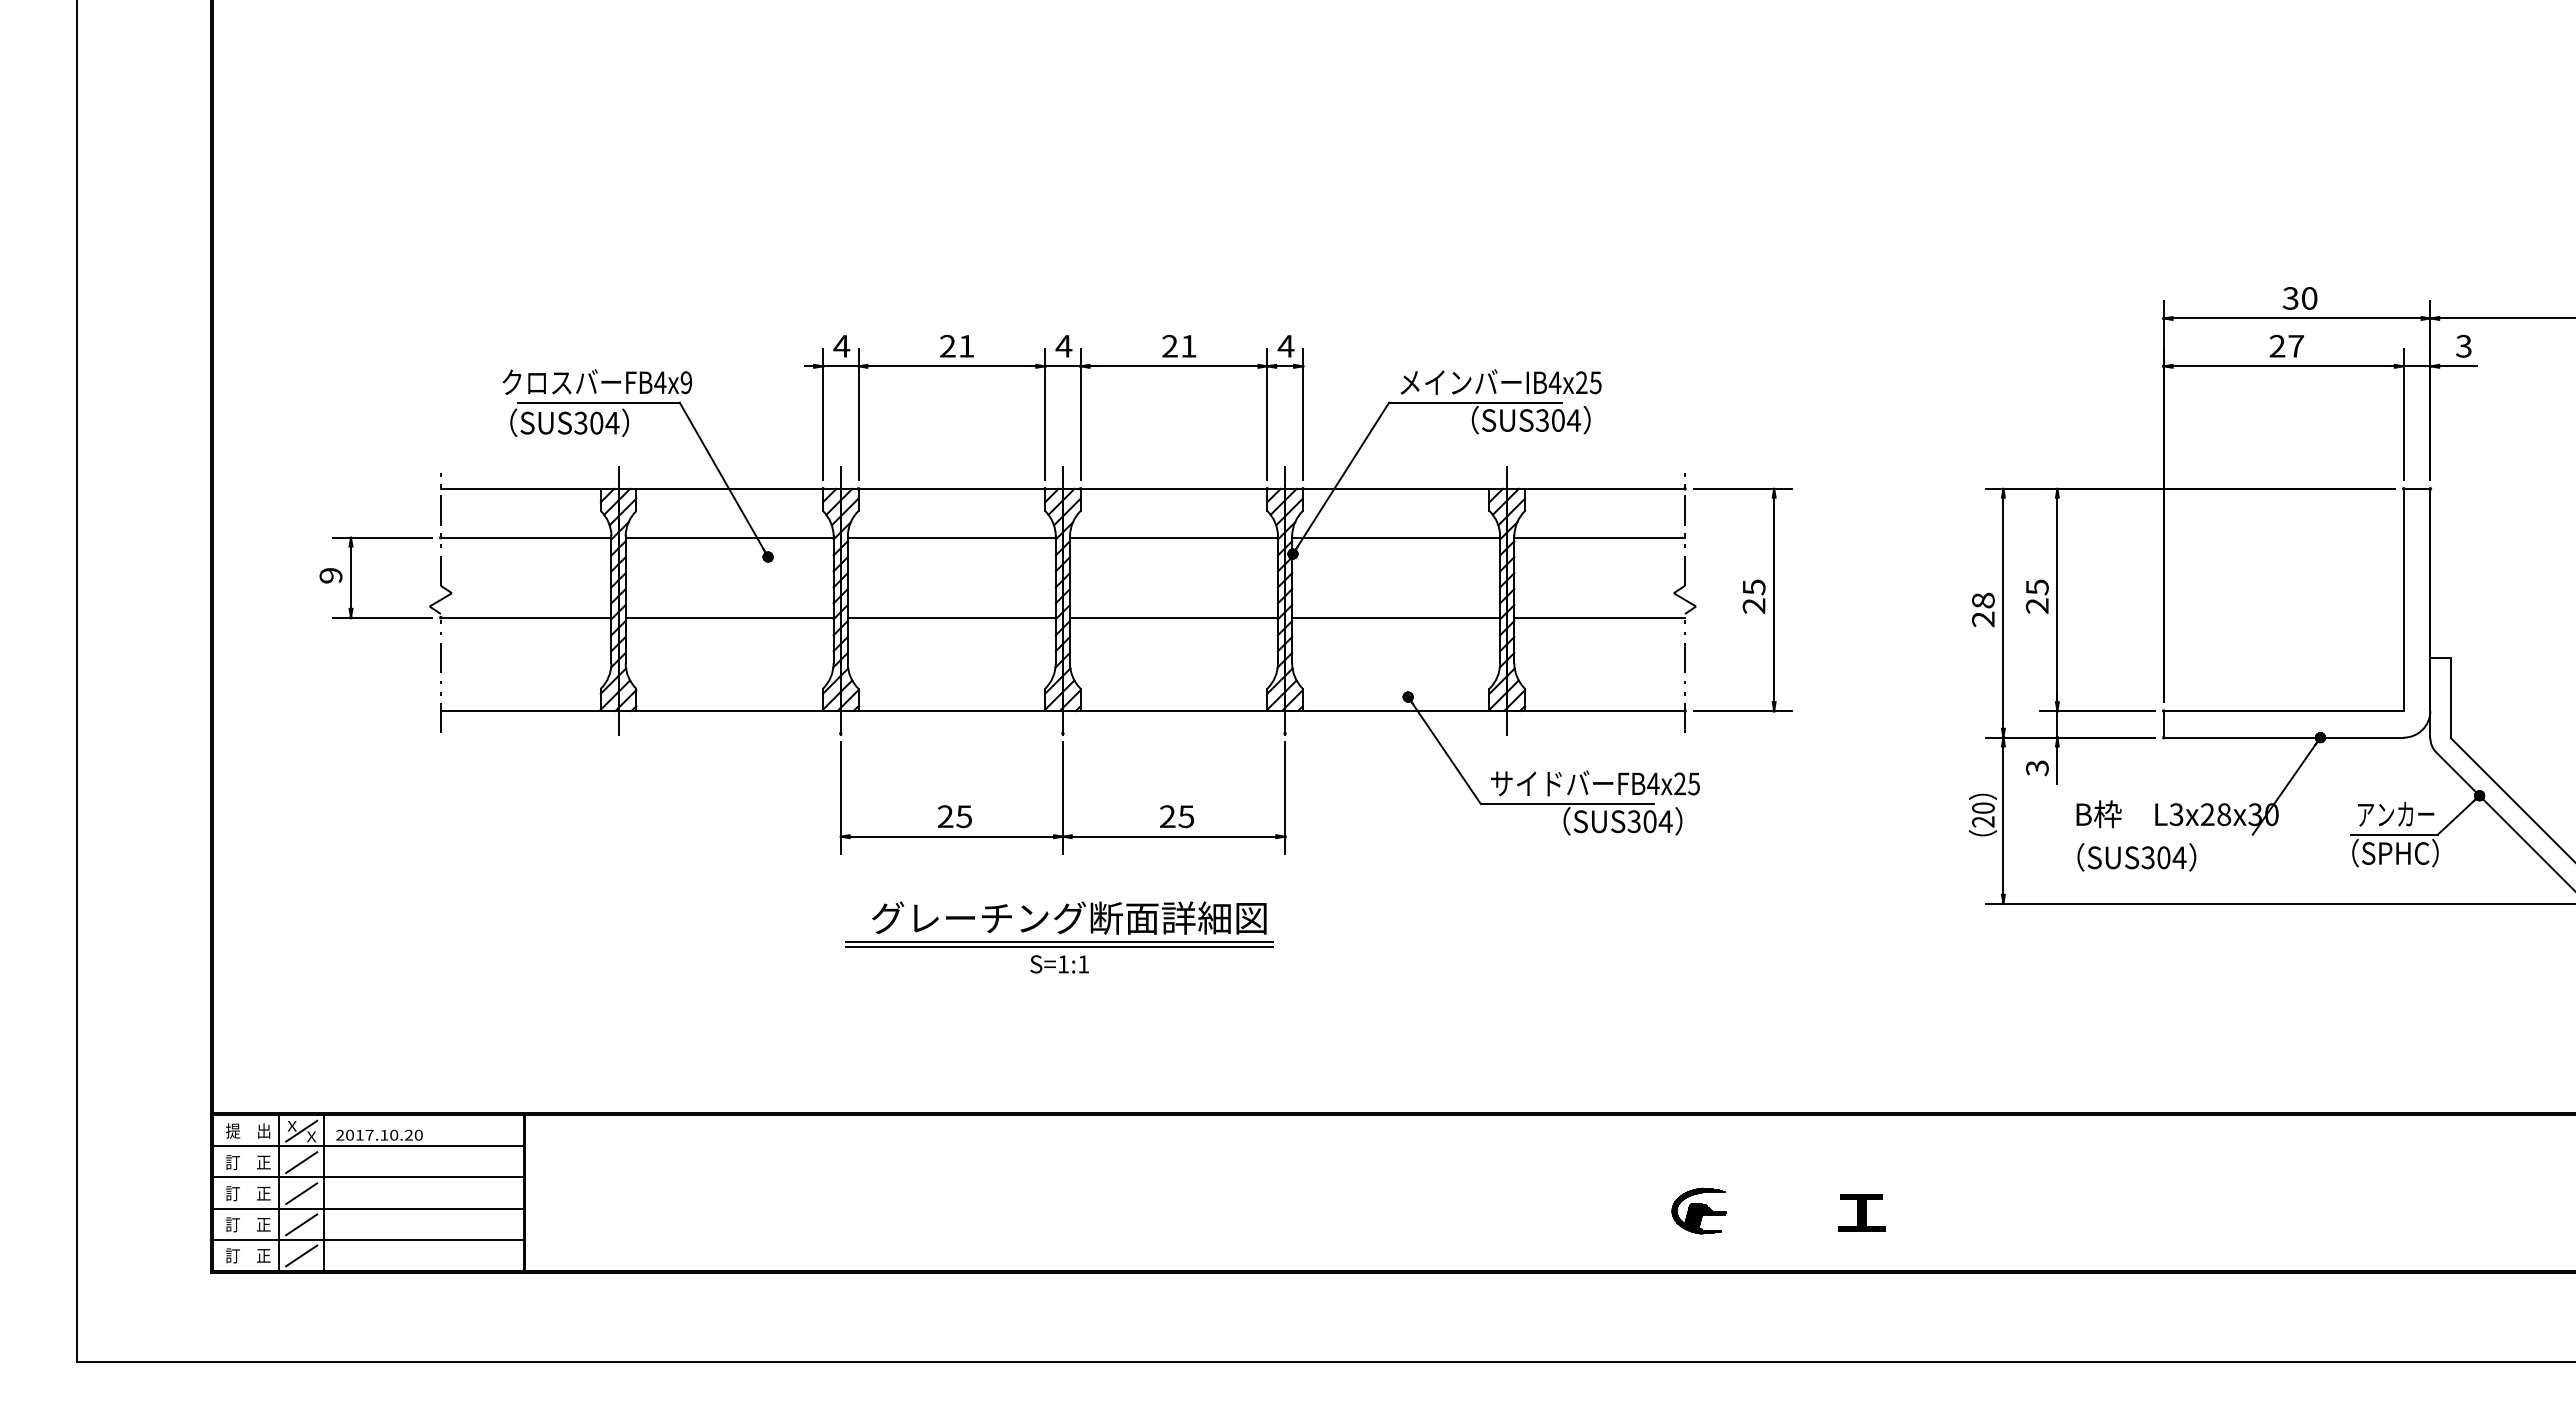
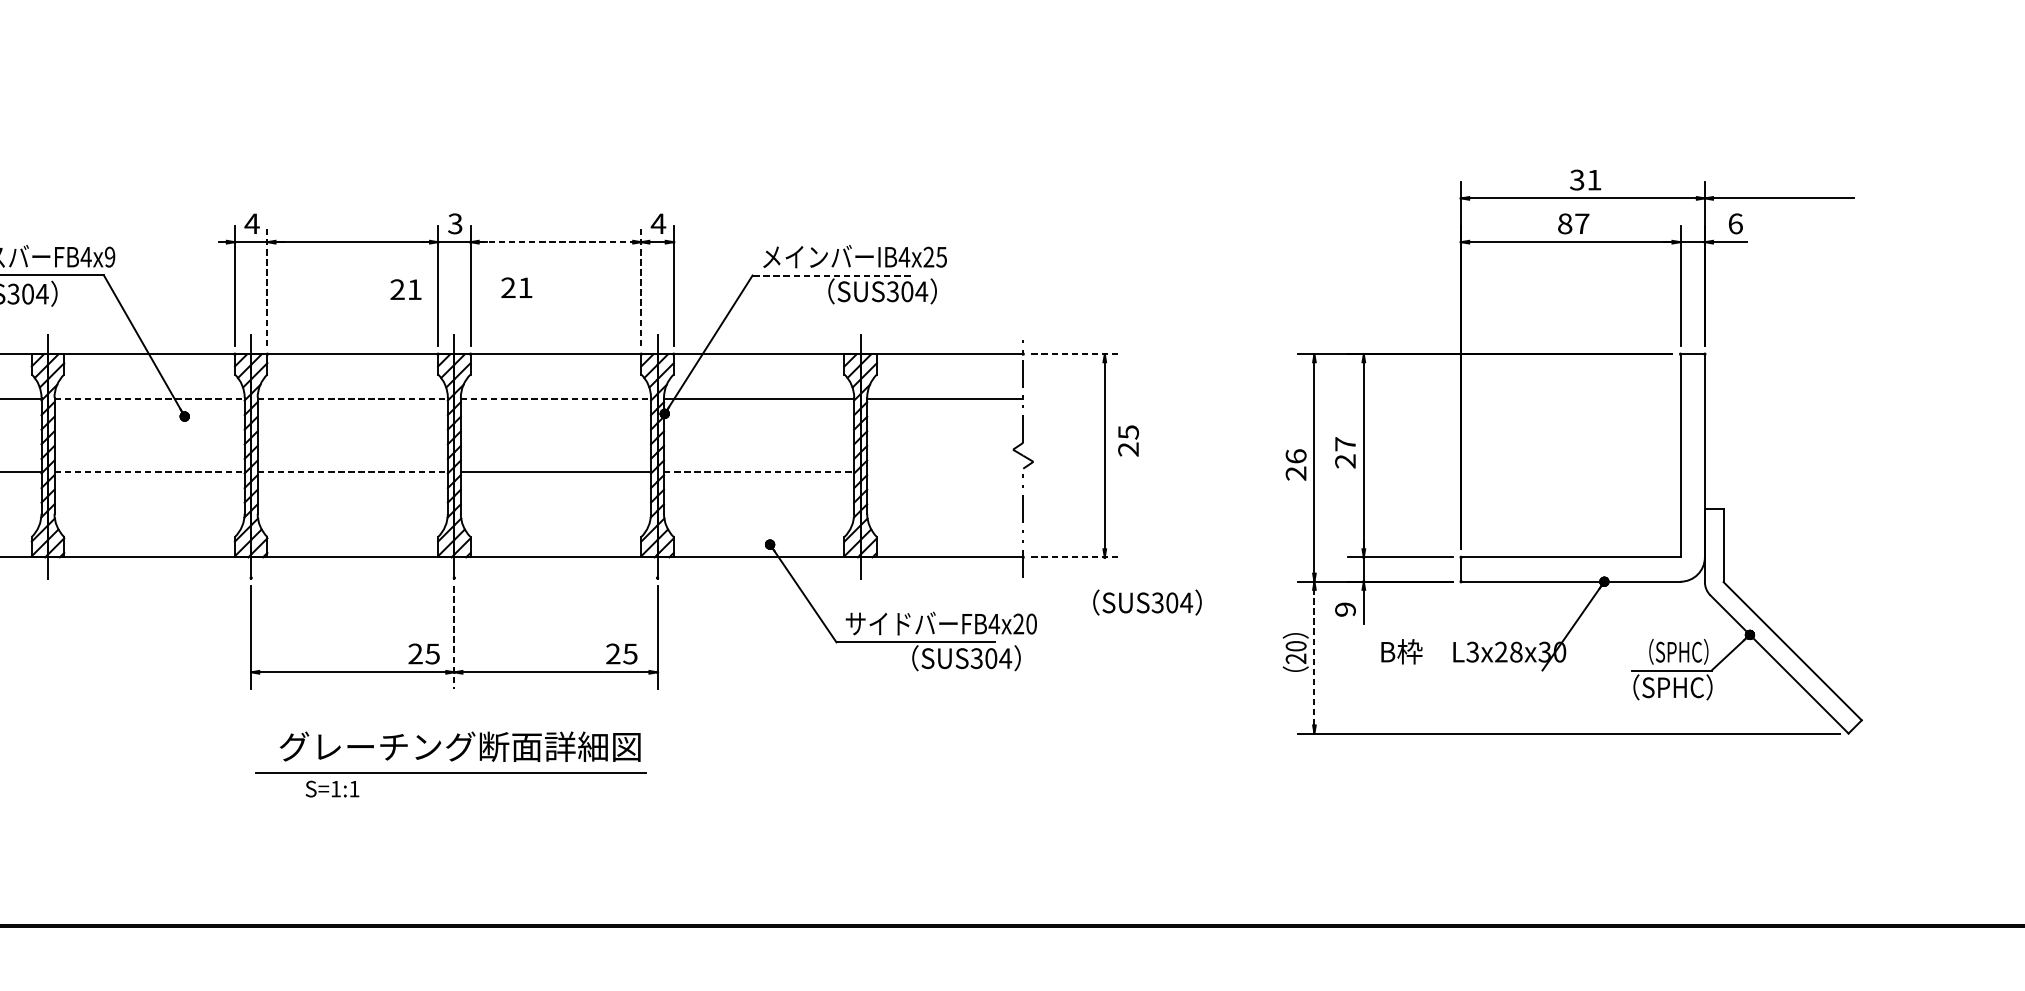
text: (2309, 298) -> (1594, 180), 30 -> 31
text: (956, 345) -> (405, 288), moved
text: (1063, 345) -> (454, 223), 4 -> 3
text: (1179, 345) -> (517, 287), moved
text: (2277, 345) -> (1565, 223), 27 -> 87
text: (2463, 345) -> (1735, 223), 3 -> 6
line: (1174, 366) -> (556, 242), solid -> dashed
line: (1474, 402) -> (830, 275), solid -> dashed
line: (858, 414) -> (267, 286), solid -> dashed
line: (1267, 414) -> (641, 286), solid -> dashed
line: (1743, 488) -> (1076, 353), solid -> dashed
line: (729, 537) -> (149, 398), solid -> dashed
line: (951, 537) -> (352, 398), solid -> dashed
line: (1174, 537) -> (556, 398), solid -> dashed
text: (2037, 587) -> (1345, 444), 25 -> 27
text: (1753, 596) -> (1127, 440), moved
text: (1983, 600) -> (1296, 456), 28 -> 26
line: (729, 617) -> (149, 471), solid -> dashed
line: (951, 617) -> (352, 471), solid -> dashed
line: (1396, 617) -> (759, 471), solid -> dashed
line: (1599, 617) -> (945, 471), removed
line: (1743, 710) -> (1076, 556), solid -> dashed
text: (2037, 768) -> (1345, 609), 3 -> 9
text: (1693, 783) -> (1031, 623), FB4x25 -> FB4x20
line: (1062, 798) -> (453, 637), solid -> dashed
text: (2396, 814) -> (1673, 652), アンカー -> （SPHC）
text: (954, 816) -> (423, 653), moved
text: (1177, 816) -> (622, 653), moved
line: (2003, 820) -> (1314, 657), solid -> dashed
text: (2136, 857) -> (1147, 602), moved
line: (1058, 942) -> (450, 769), removed
text: (1059, 964) -> (332, 789), moved

